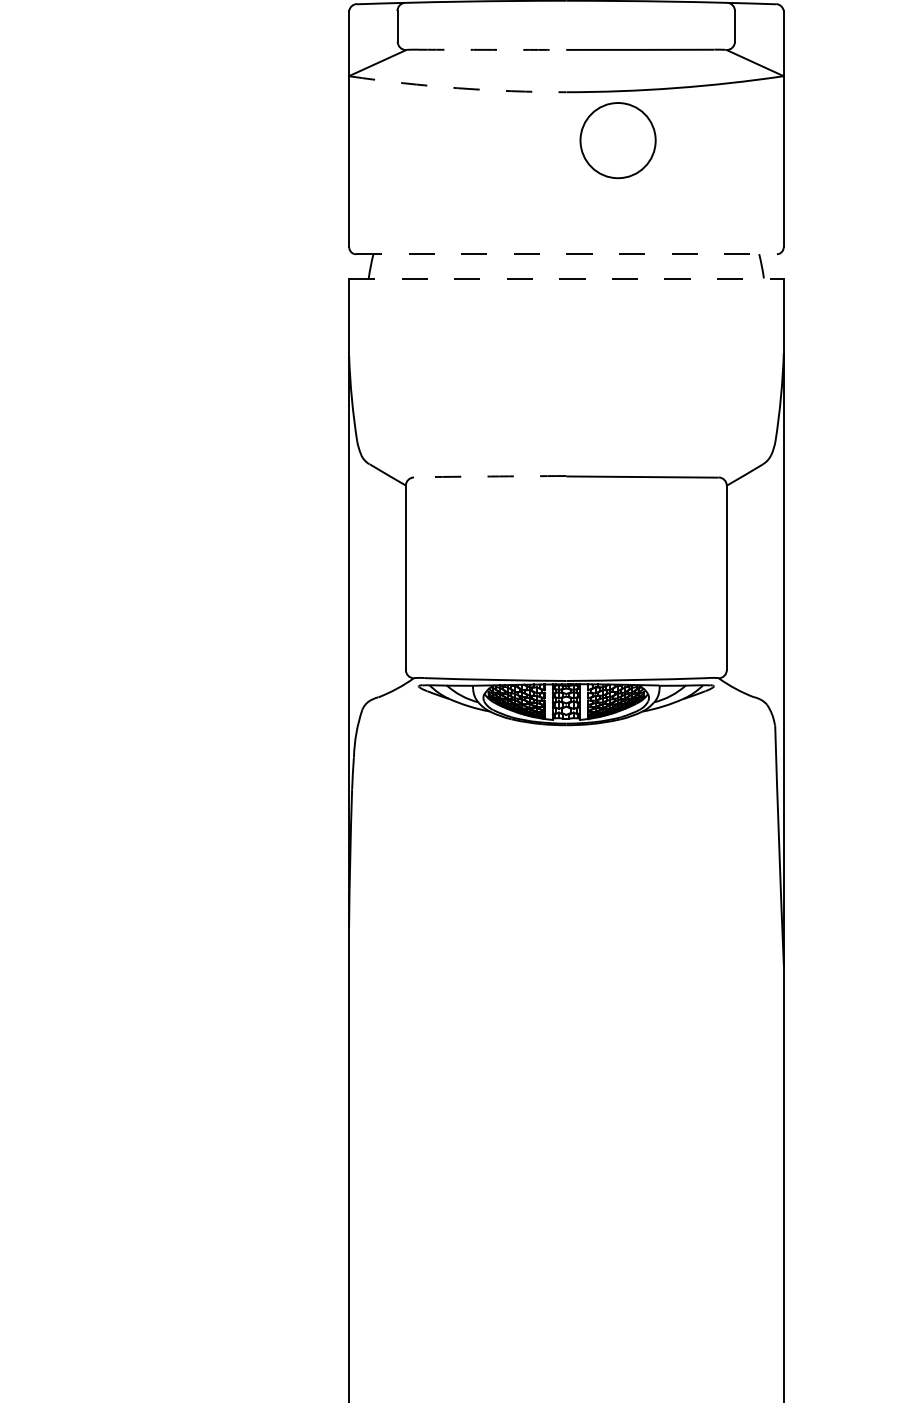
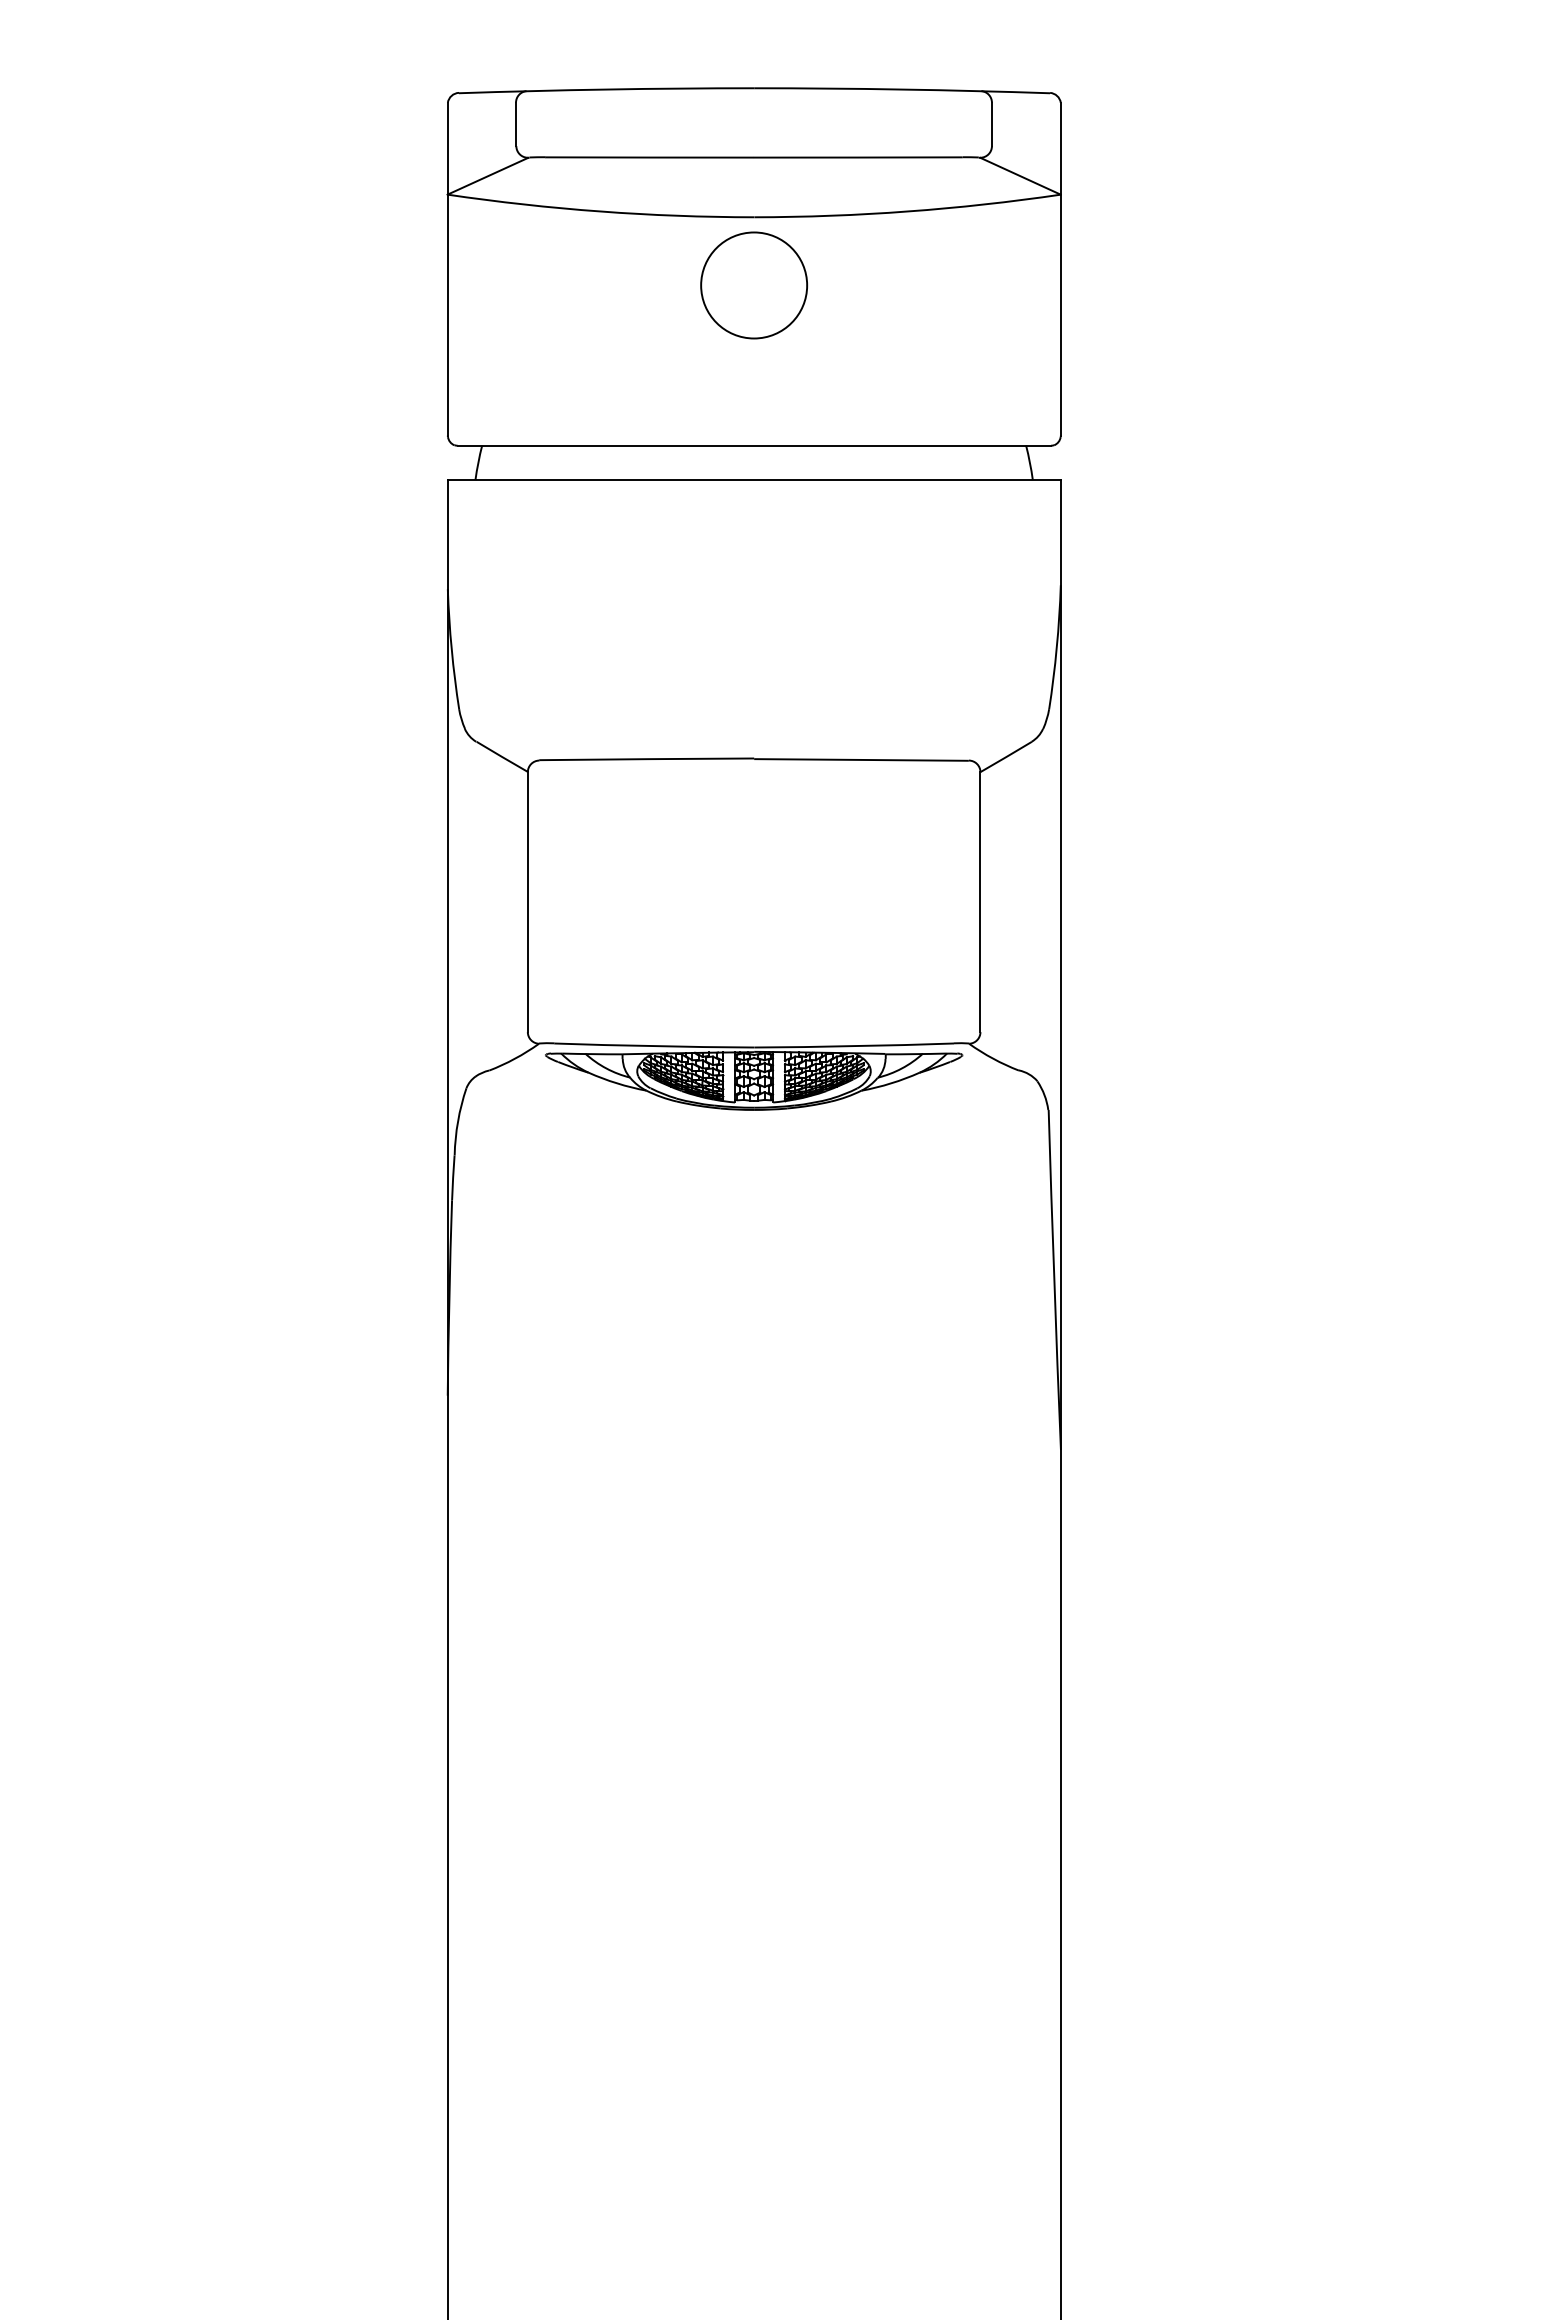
arc: (492, 49) -> (649, 157), dashed -> solid
arc: (457, 88) -> (600, 211), dashed -> solid
circle: (618, 140) -> (754, 285), moved
line: (566, 254) -> (754, 445), dashed -> solid
line: (566, 278) -> (754, 480), dashed -> solid
arc: (490, 476) -> (646, 759), dashed -> solid

